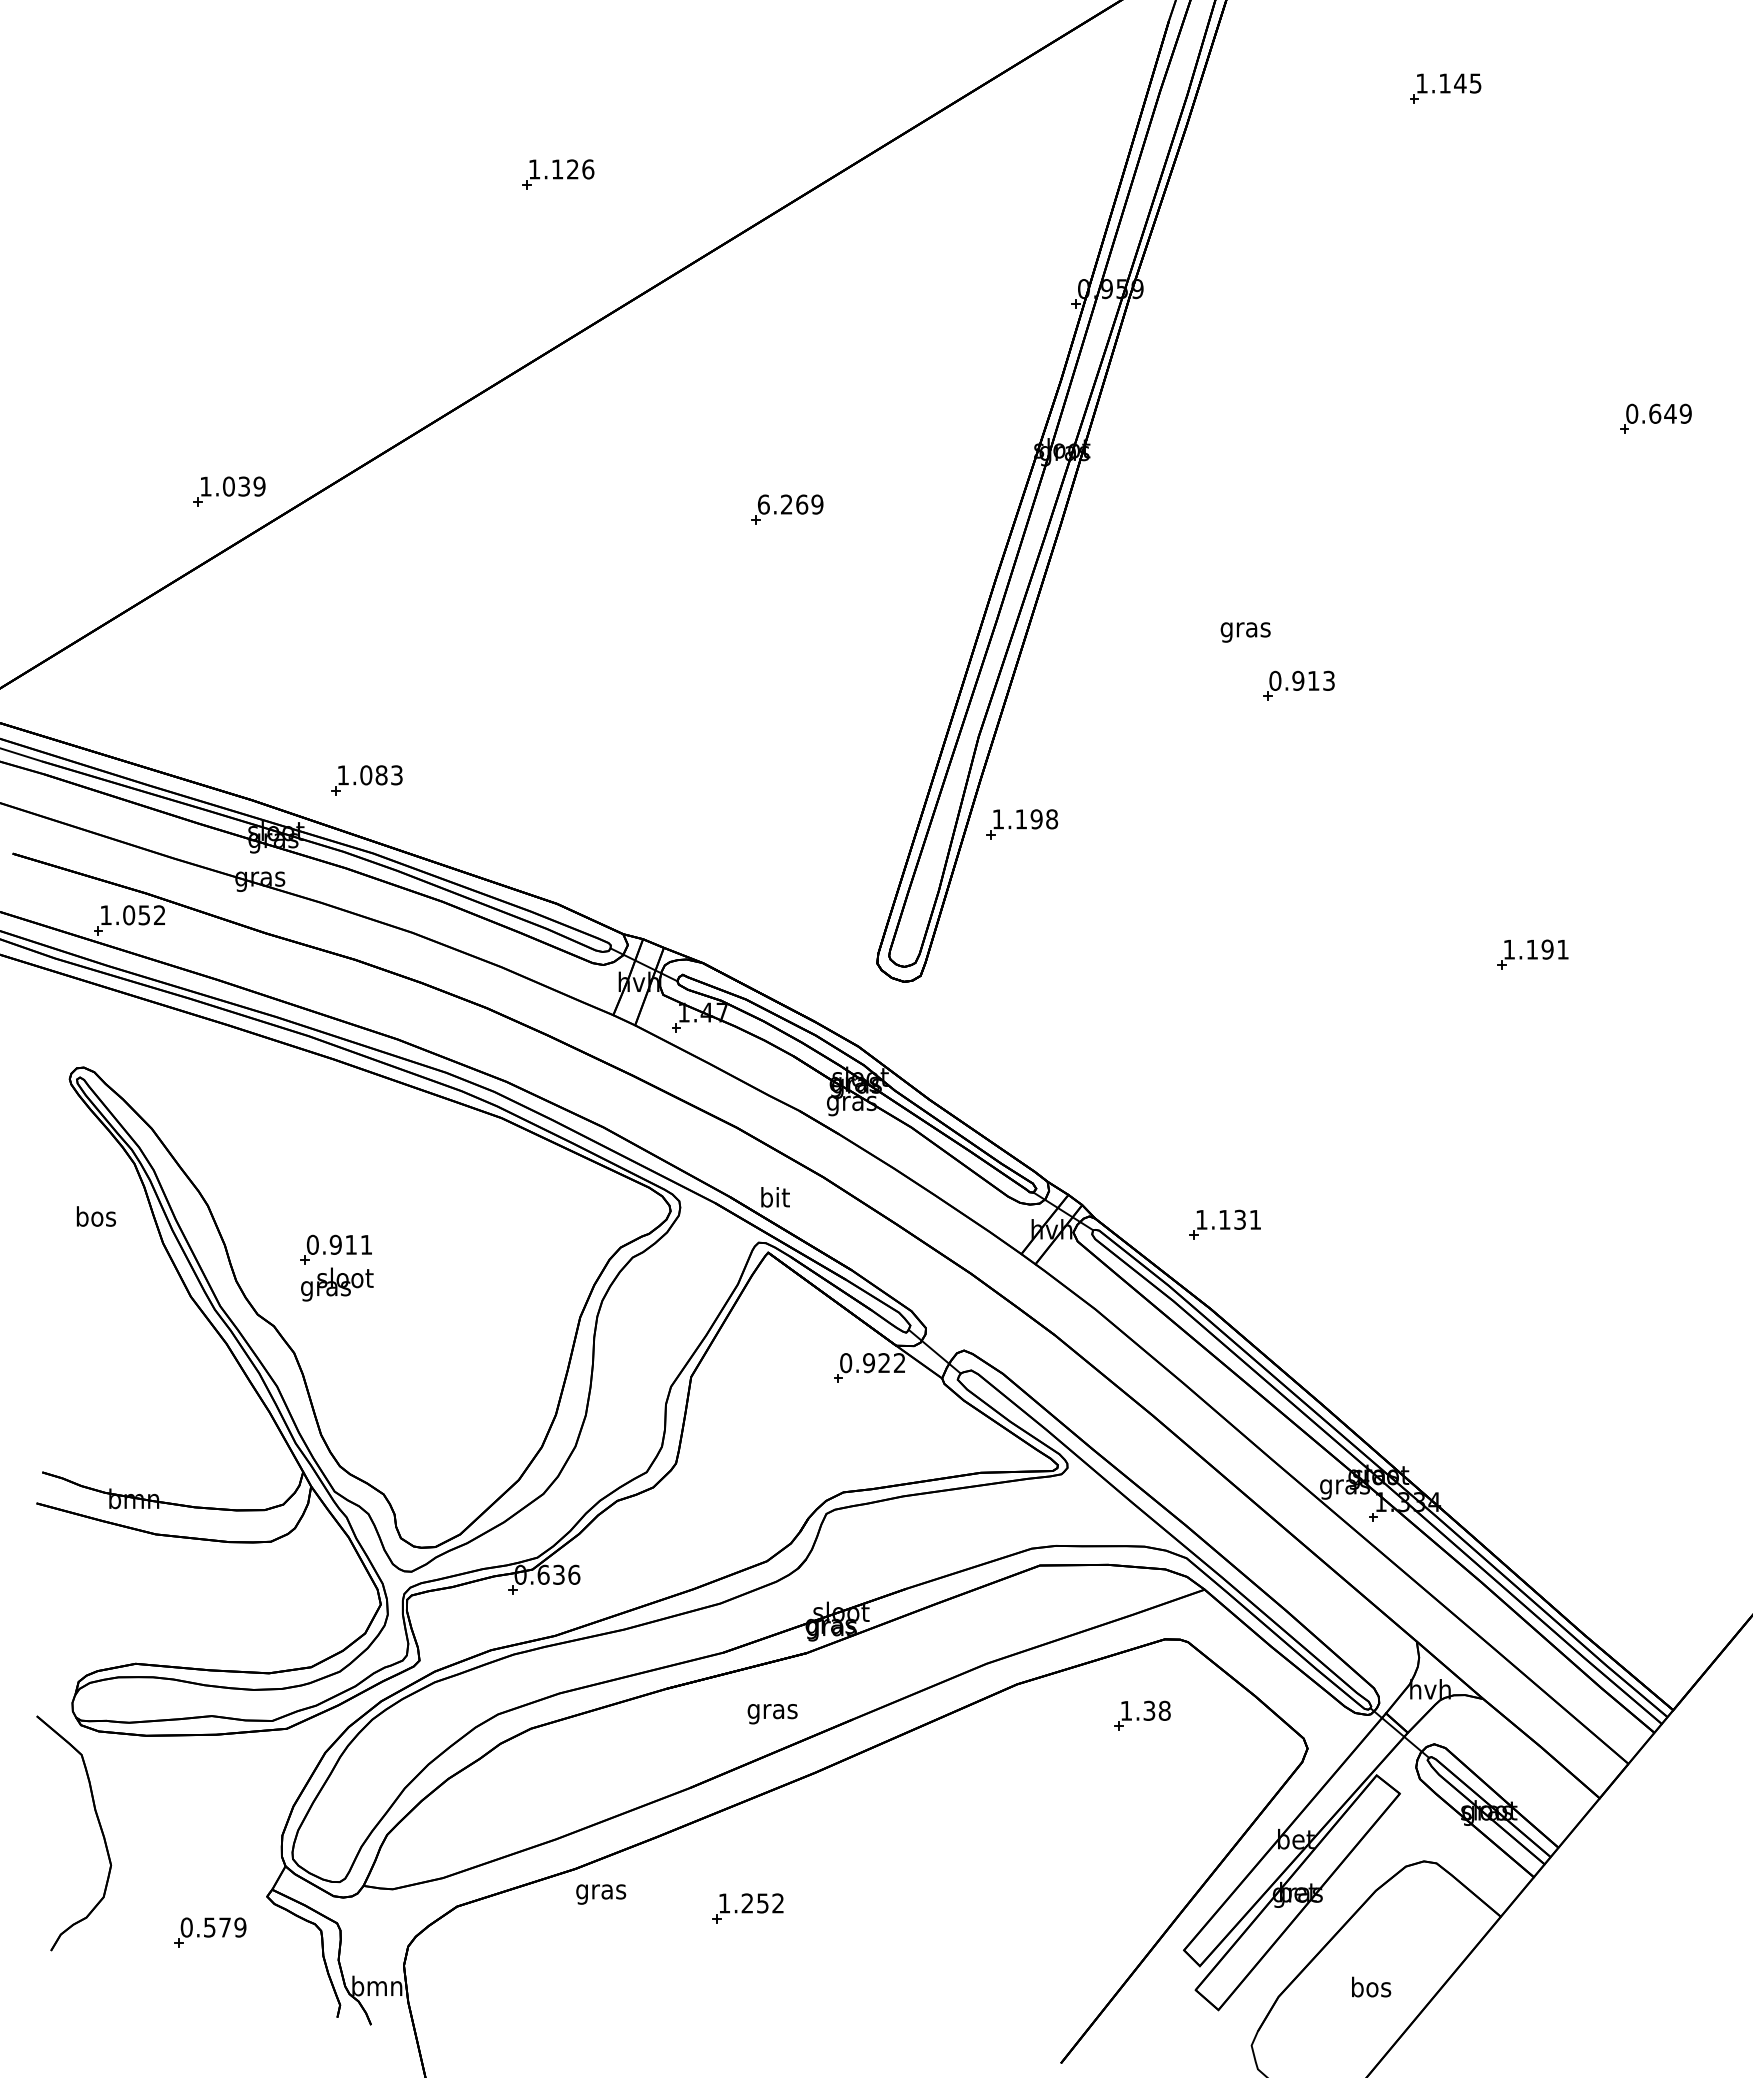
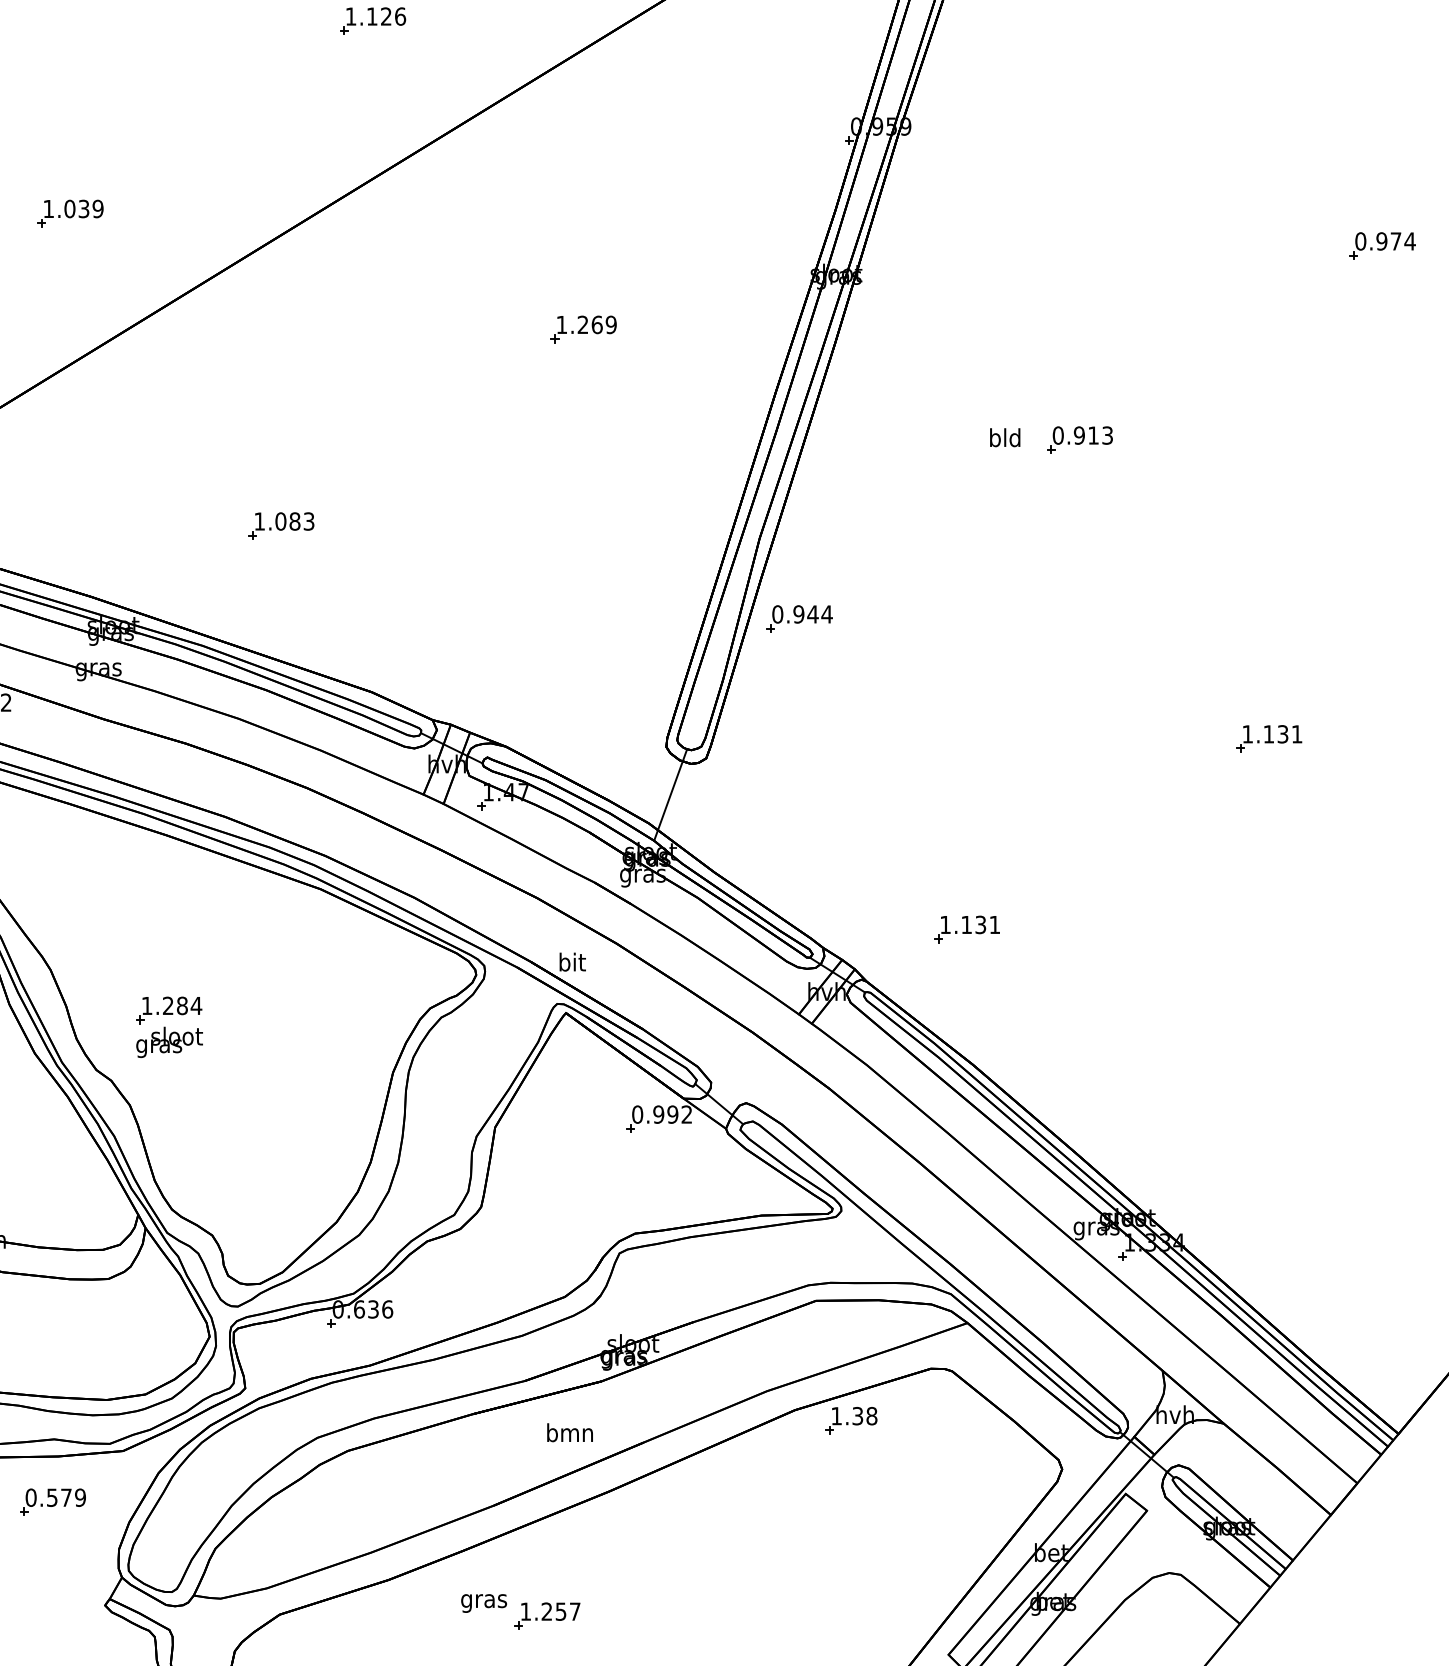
text: (1670, 413) -> (1396, 241), 0.649 -> 0.974
part: (229, 491) -> (70, 213), moved
text: (763, 504) -> (561, 324), 6.269 -> 1.269
text: (1245, 629) -> (1005, 439), gras -> bld
part: (1298, 685) -> (1079, 439), moved
part: (366, 780) -> (281, 526), moved
text: (1025, 819) -> (802, 614), 1.198 -> 0.944
text: (1547, 949) -> (1282, 734), 1.191 -> 1.131
line: (881, 1015) -> (670, 794), added
part: (1224, 1224) -> (966, 929), moved
text: (339, 1244) -> (171, 1005), 0.911 -> 1.284
text: (884, 1363) -> (672, 1115), 0.922 -> 0.992
text: (772, 1711) -> (569, 1435), gras -> bmn
part: (1142, 1715) -> (851, 1420), moved
text: (601, 1894) -> (484, 1603), moved
text: (777, 1903) -> (574, 1611), 1.252 -> 1.257
part: (210, 1932) -> (52, 1502), moved

